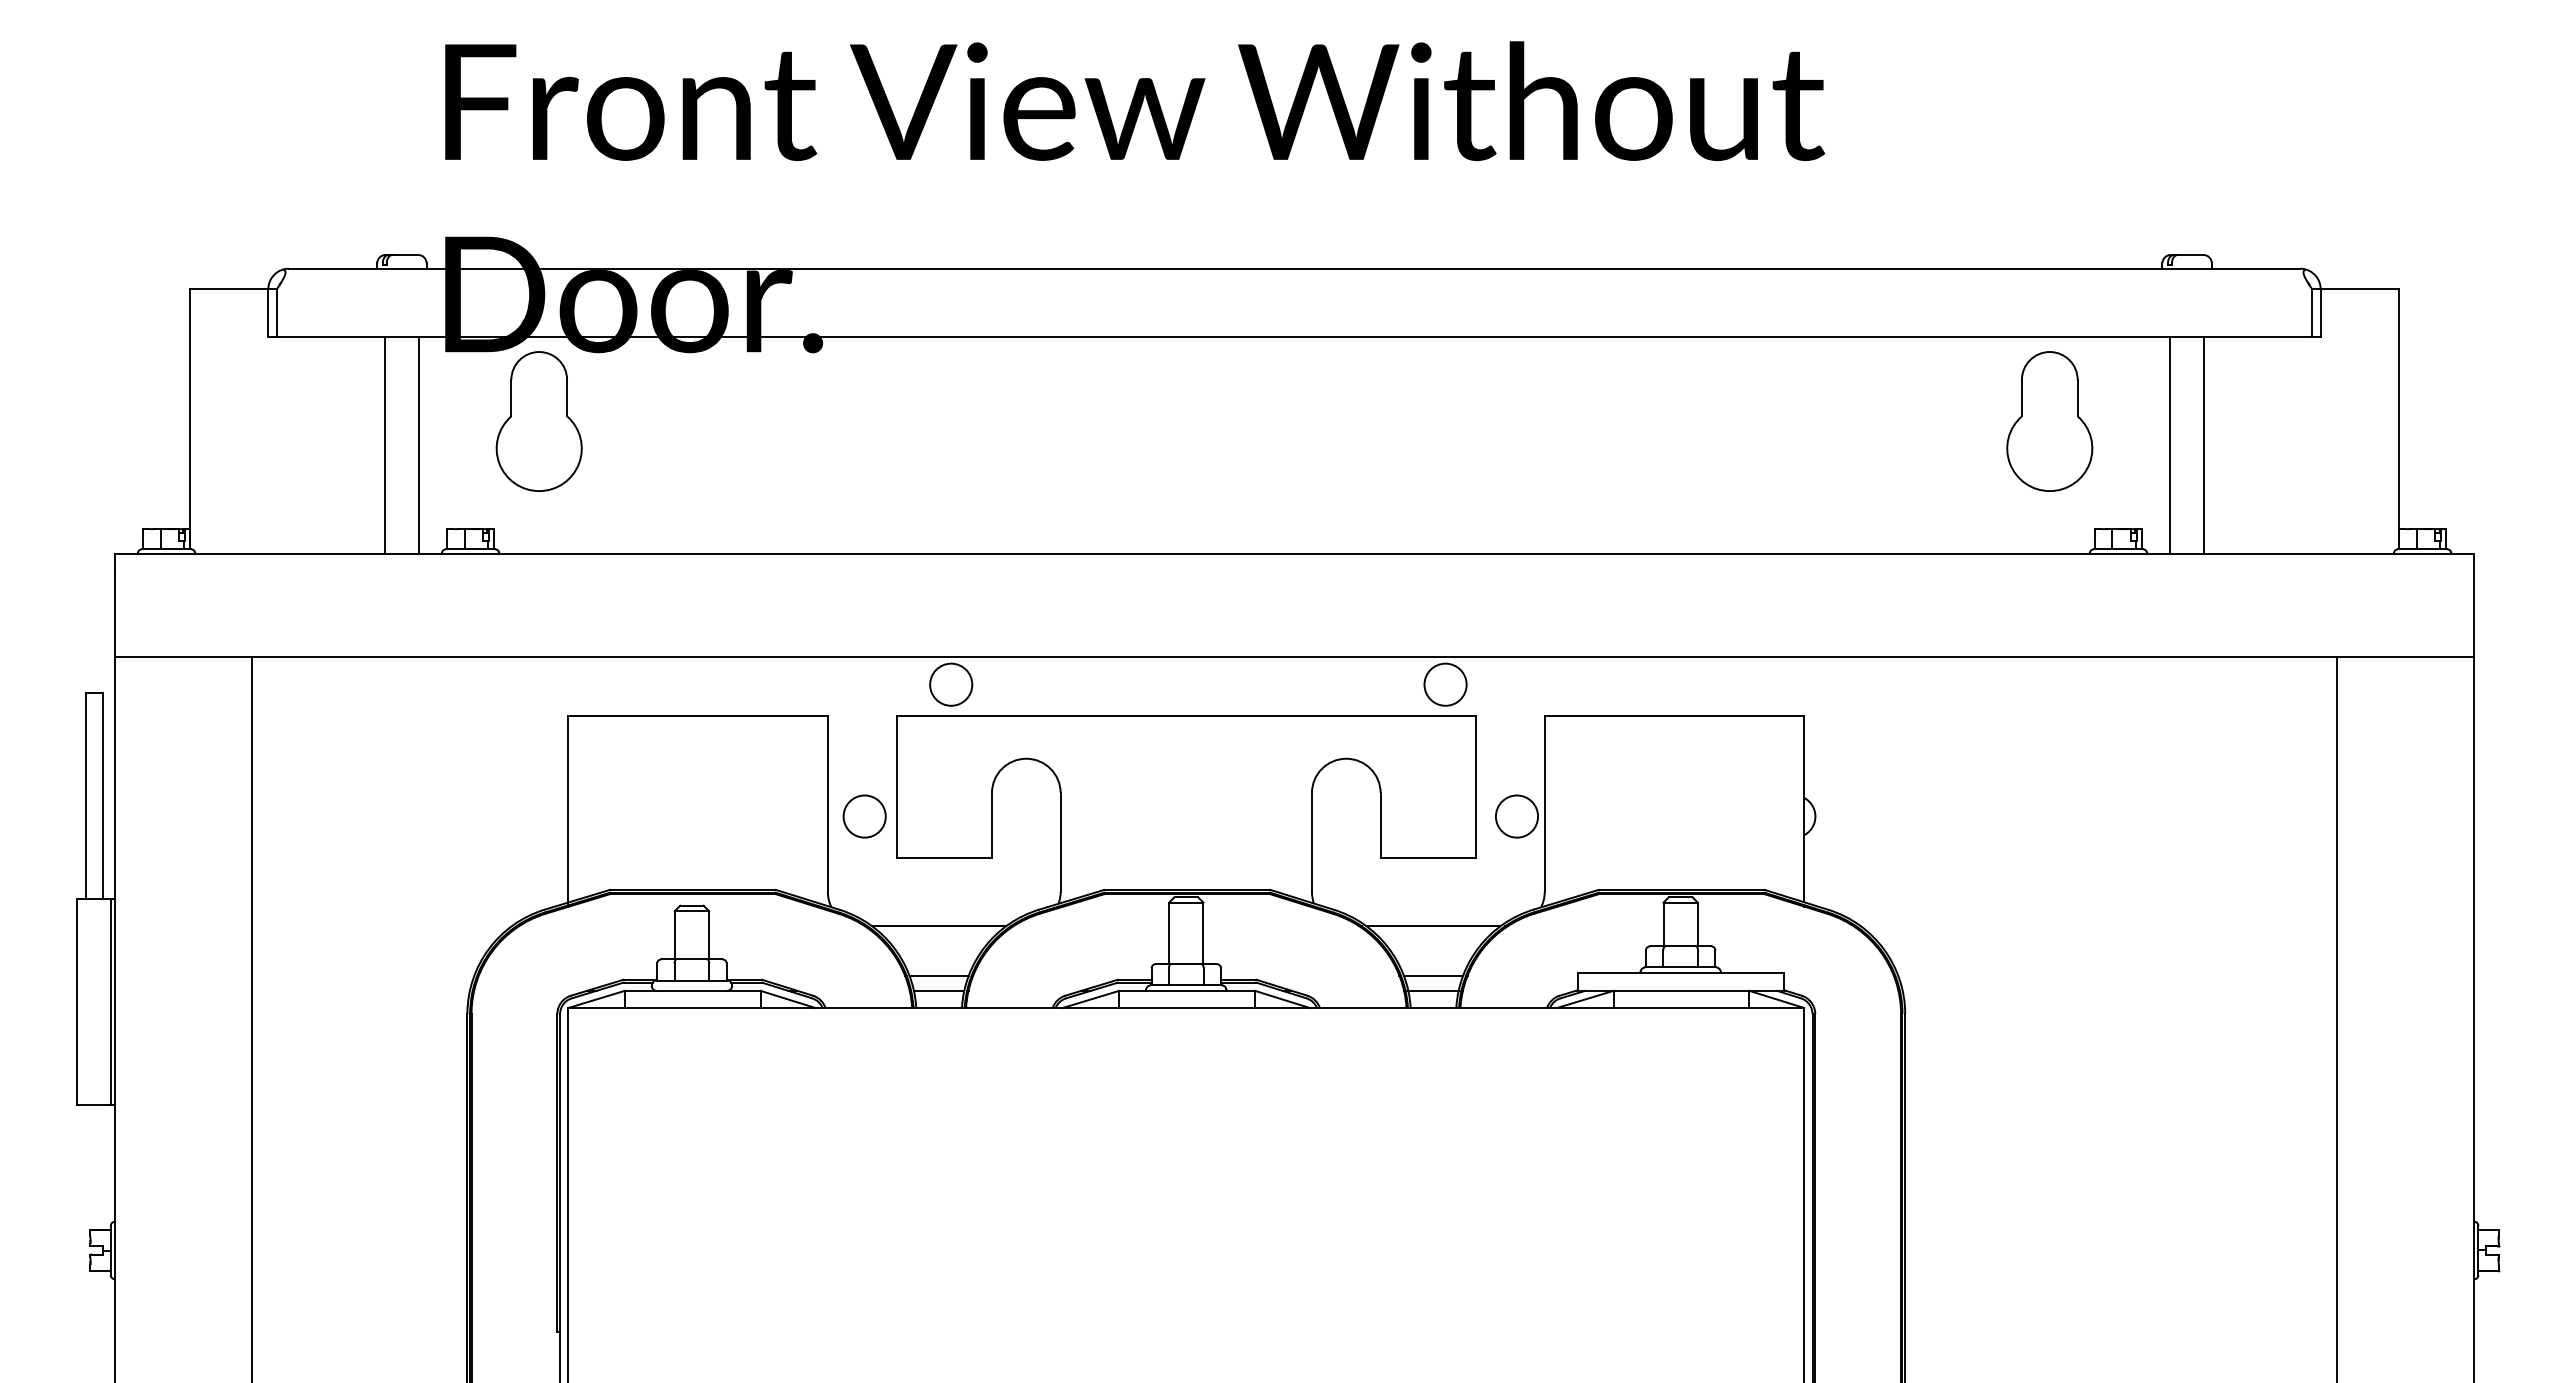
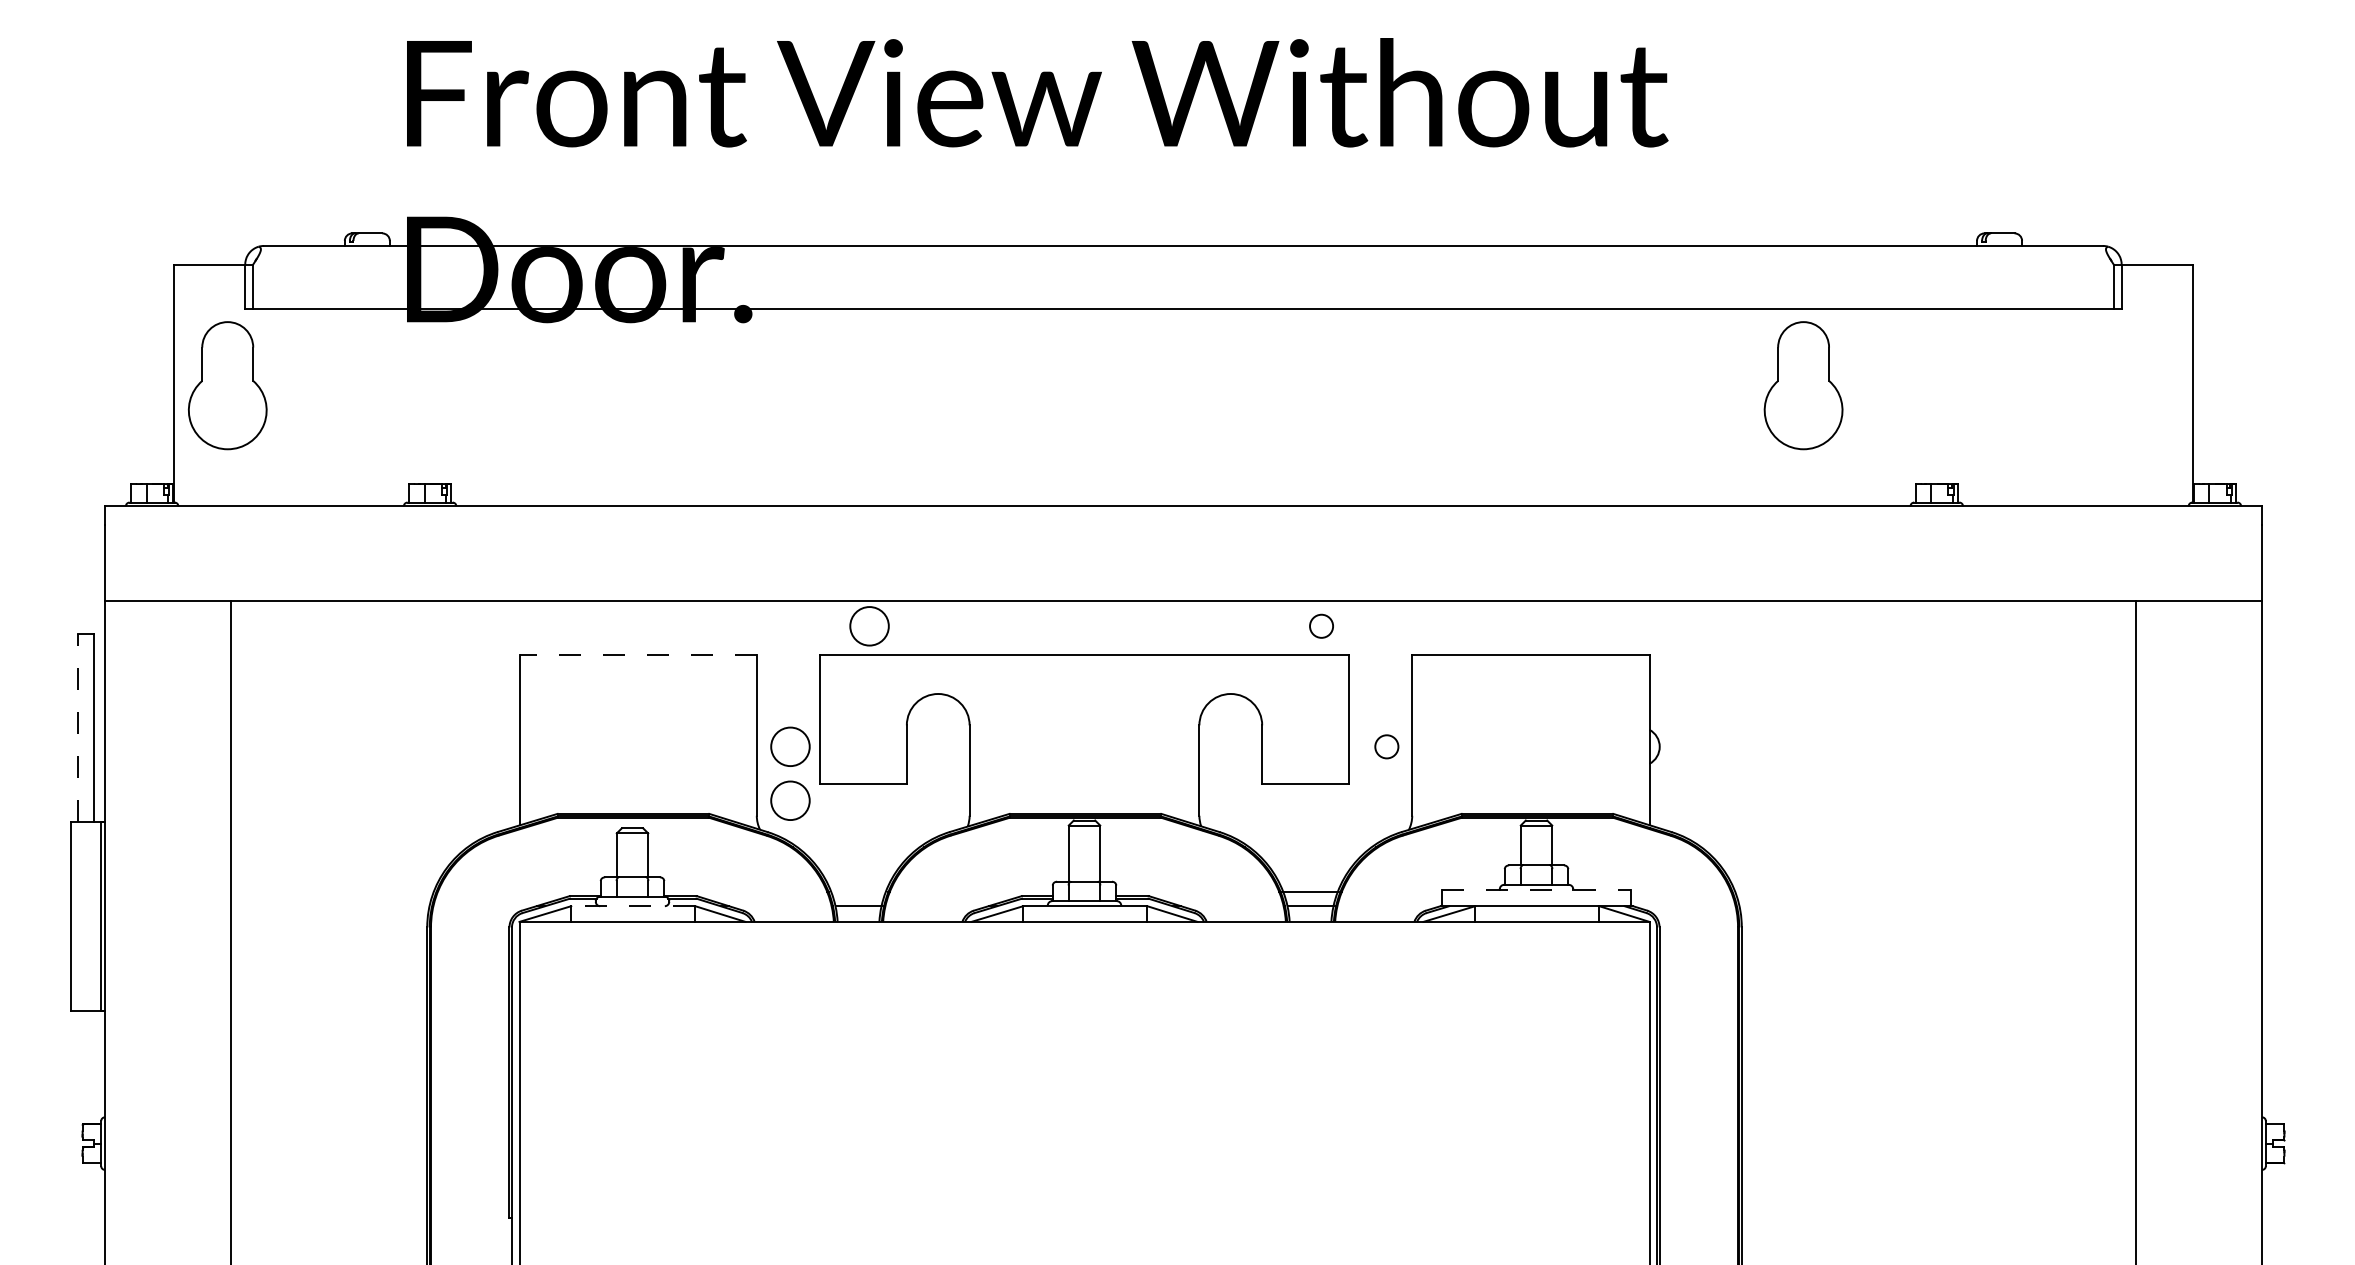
part: (538, 421) -> (227, 385), moved
part: (2049, 421) -> (1803, 385), moved
line: (384, 445) -> (351, 407), removed
line: (419, 445) -> (383, 407), removed
line: (2170, 445) -> (1984, 407), removed
line: (2204, 445) -> (2015, 407), removed
circle: (1445, 684) -> (1321, 626), size x0.6
line: (698, 716) -> (638, 655), solid -> dashed
line: (85, 795) -> (78, 727), solid -> dashed
circle: (1516, 816) -> (1386, 746), size x0.6
circle: (864, 875) -> (790, 800), added
line: (939, 926) -> (858, 847), removed
line: (1433, 926) -> (1310, 847), removed
line: (1681, 973) -> (1537, 890), solid -> dashed
line: (938, 975) -> (857, 892), removed
line: (692, 990) -> (633, 905), solid -> dashed

